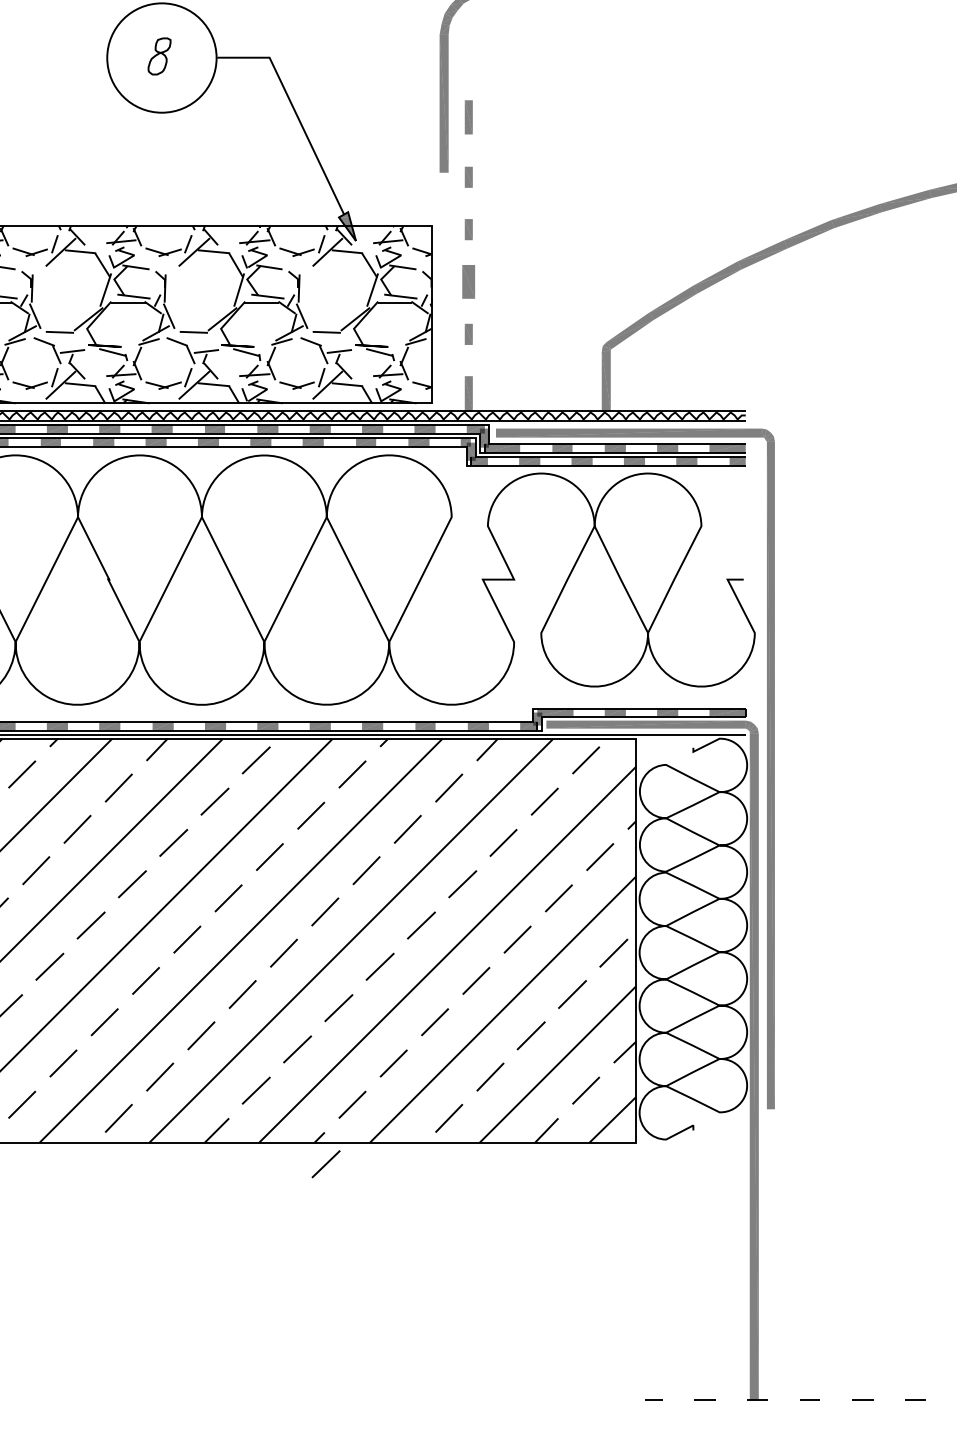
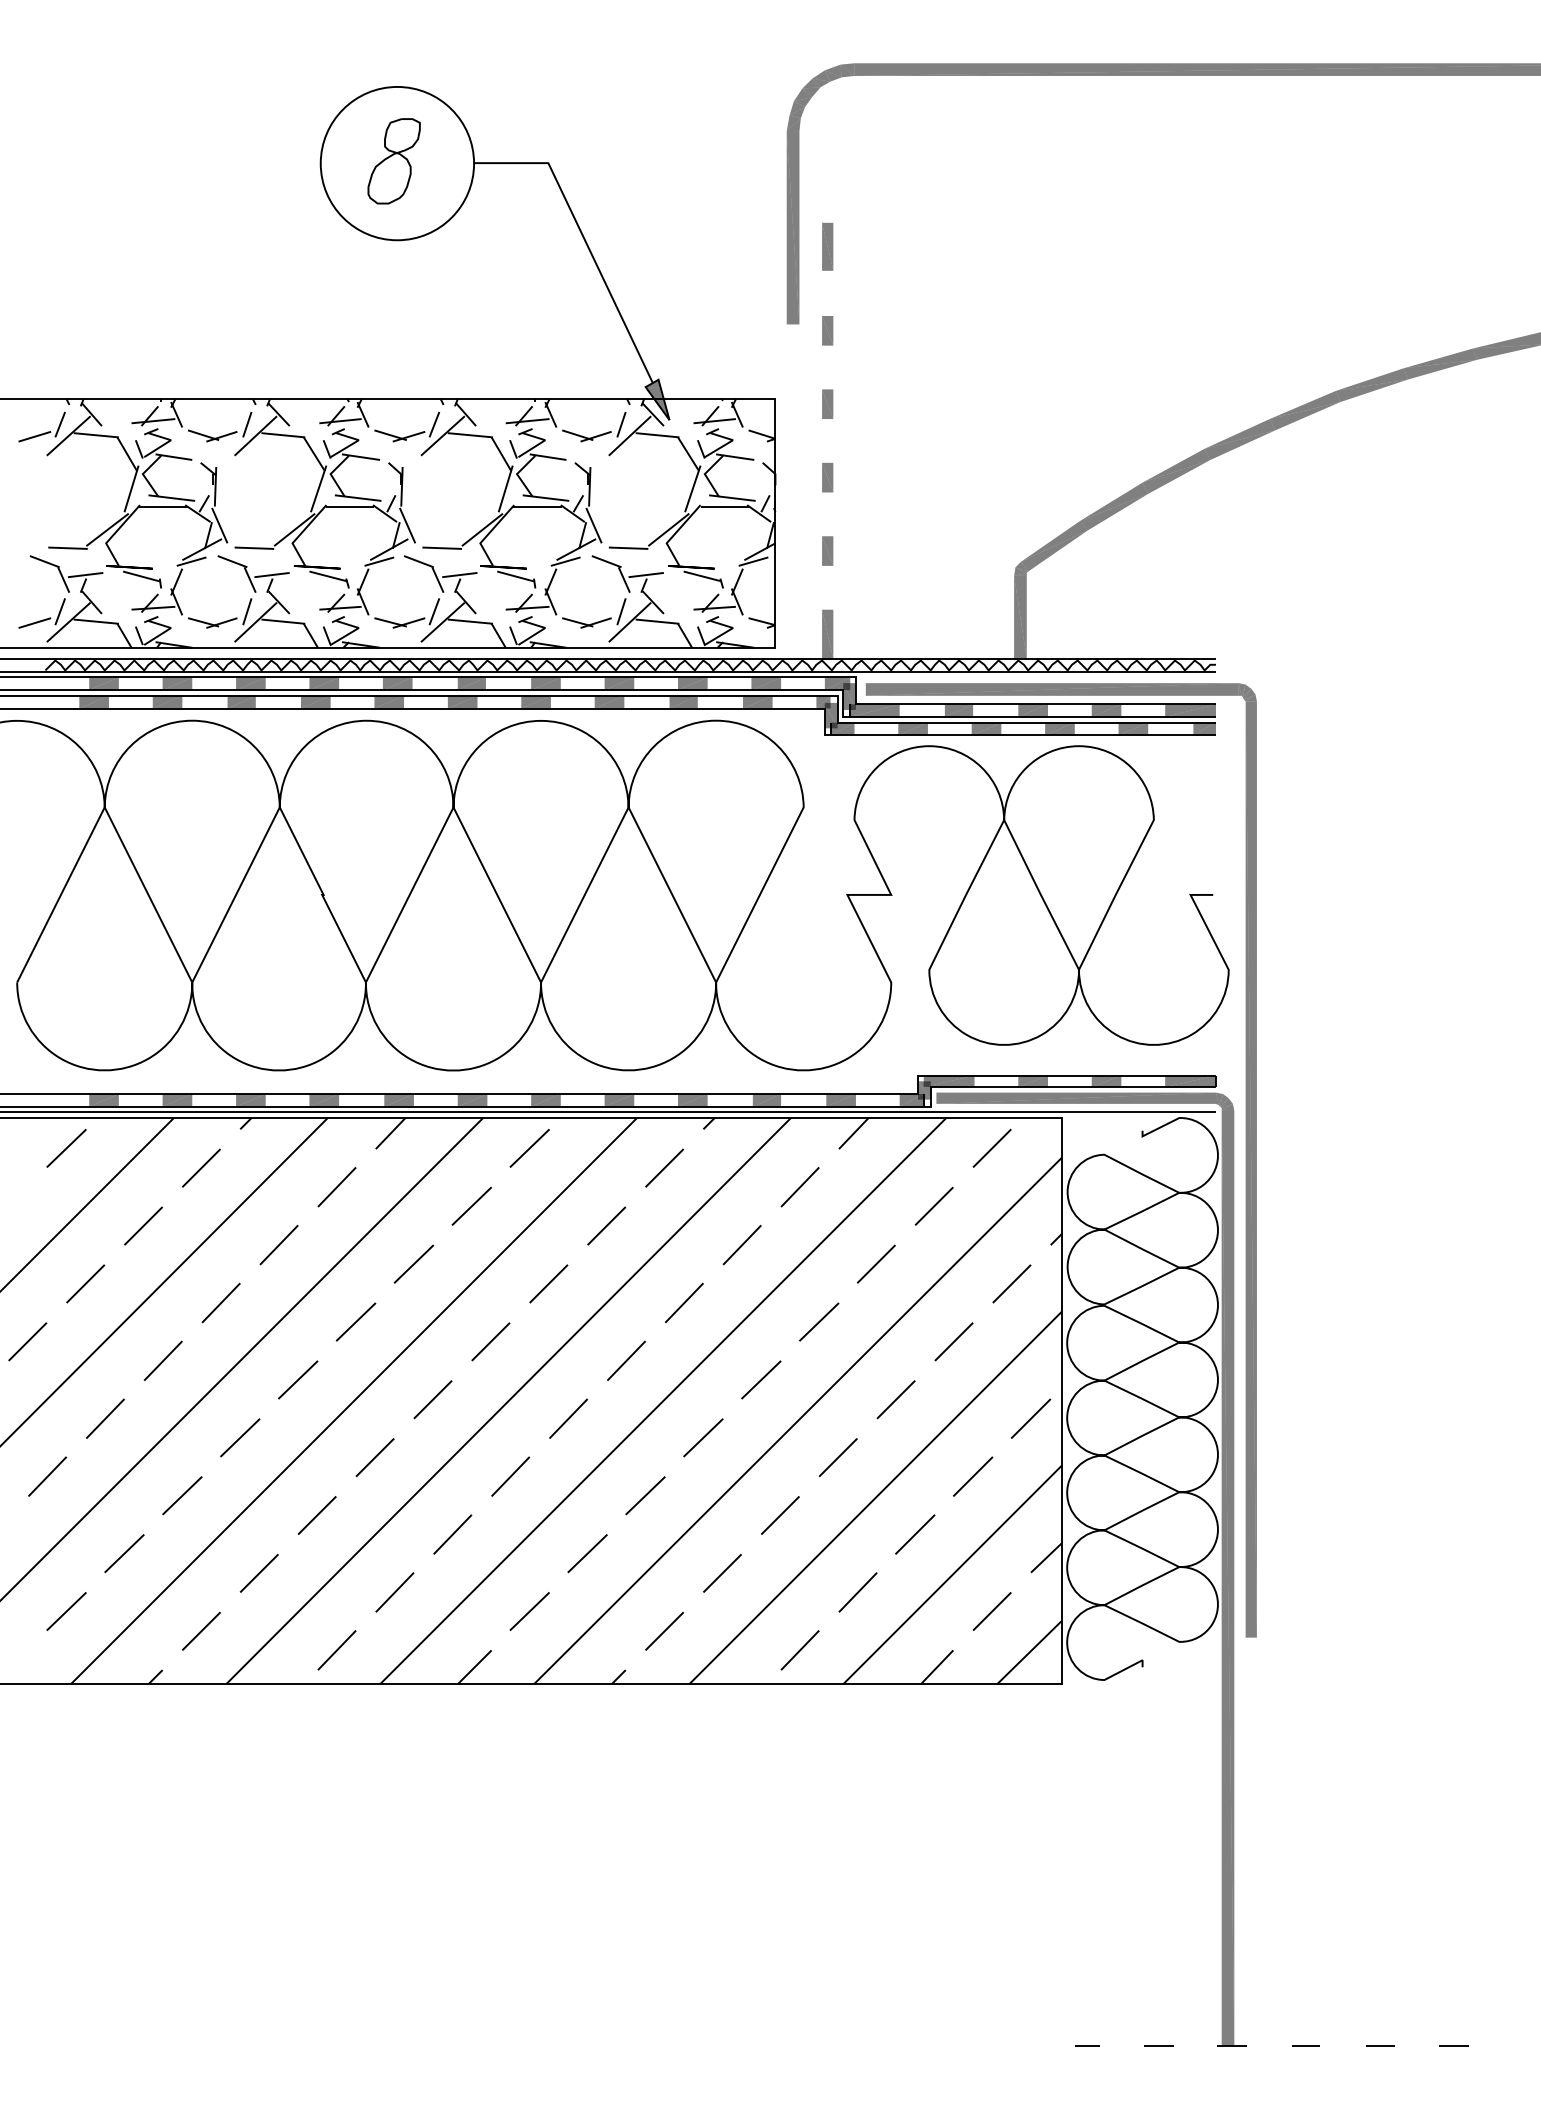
part: (159, 56) -> (393, 161), size x1.67
part: (468, 281) -> (827, 477), size x0.62
line: (326, 1164) -> (627, 1714), removed

